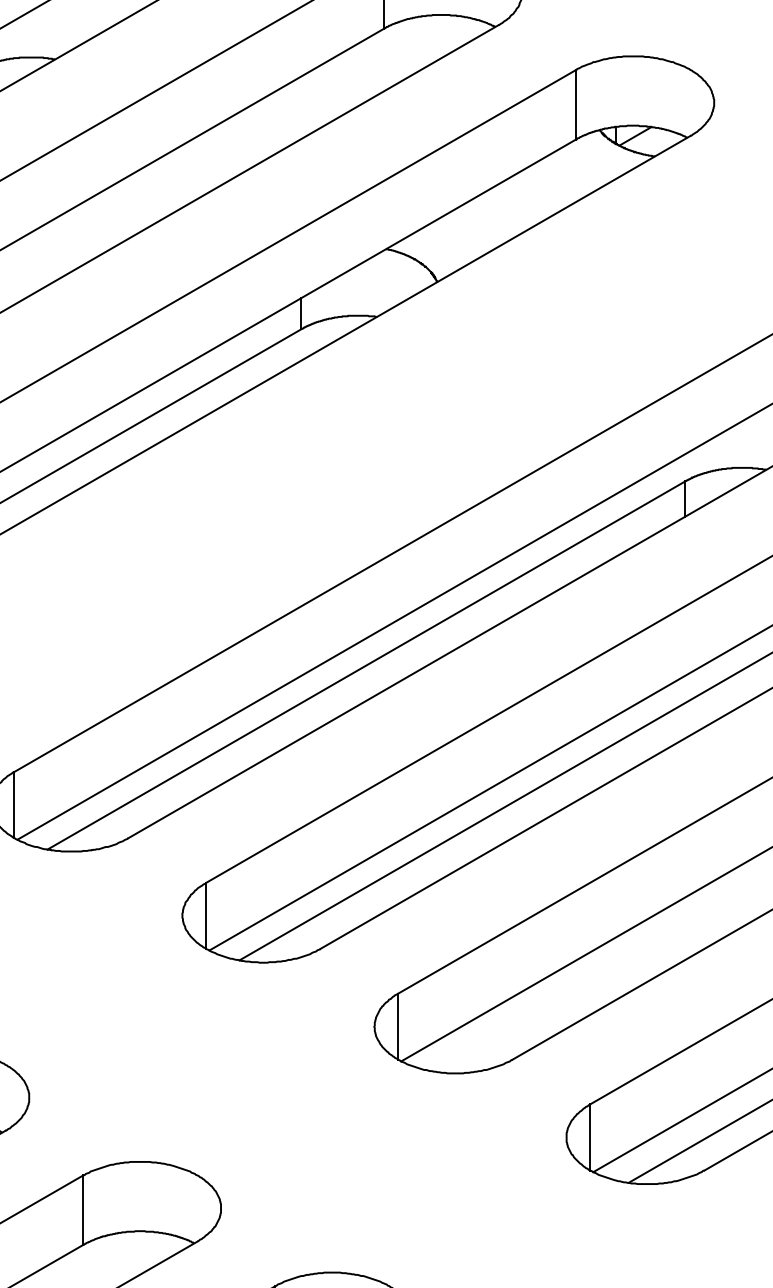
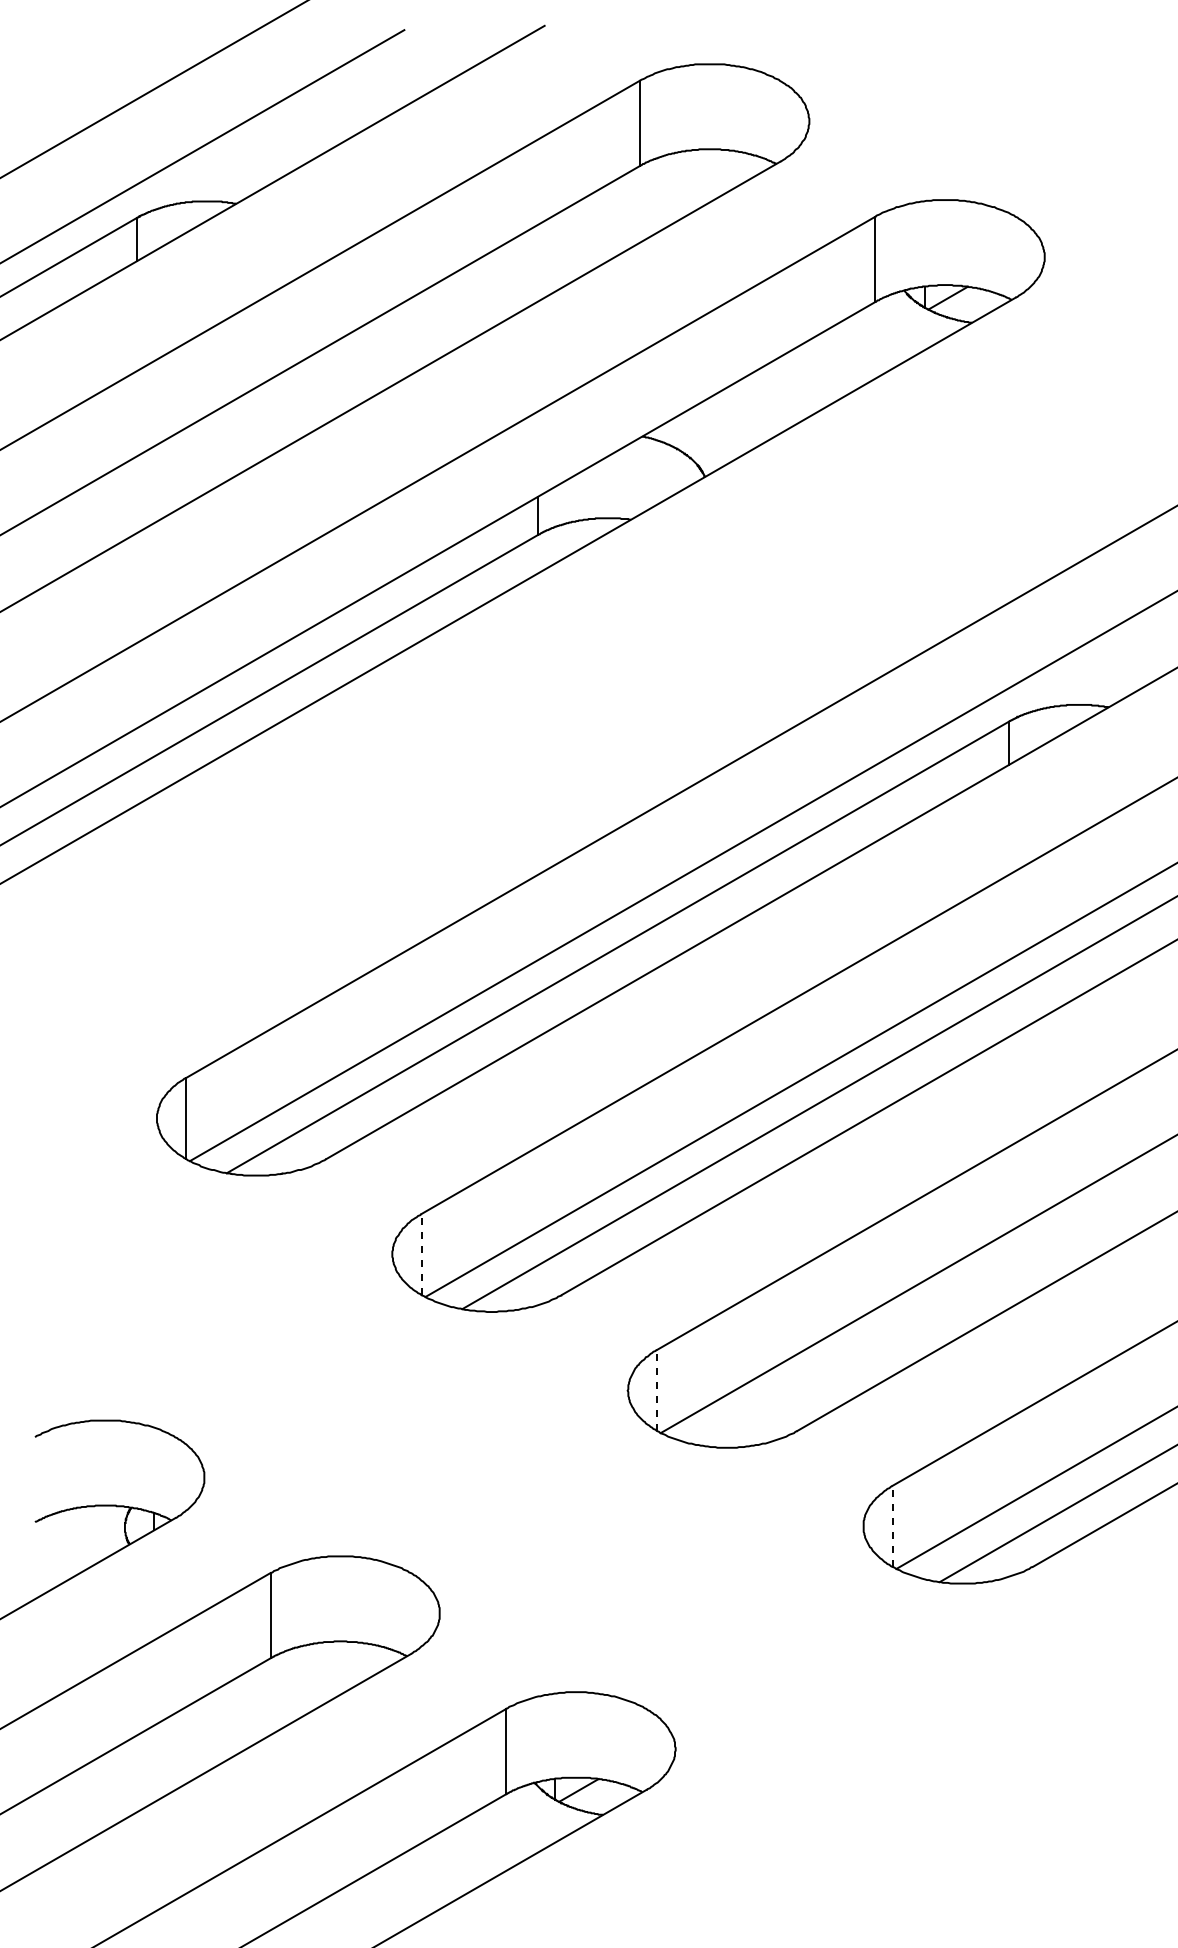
line: (206, 915) -> (421, 1253), solid -> dashed
line: (398, 1025) -> (657, 1389), solid -> dashed
line: (590, 1137) -> (892, 1526), solid -> dashed

